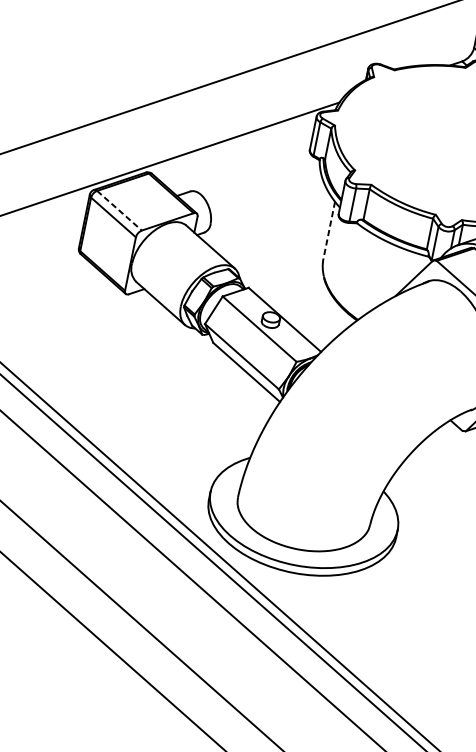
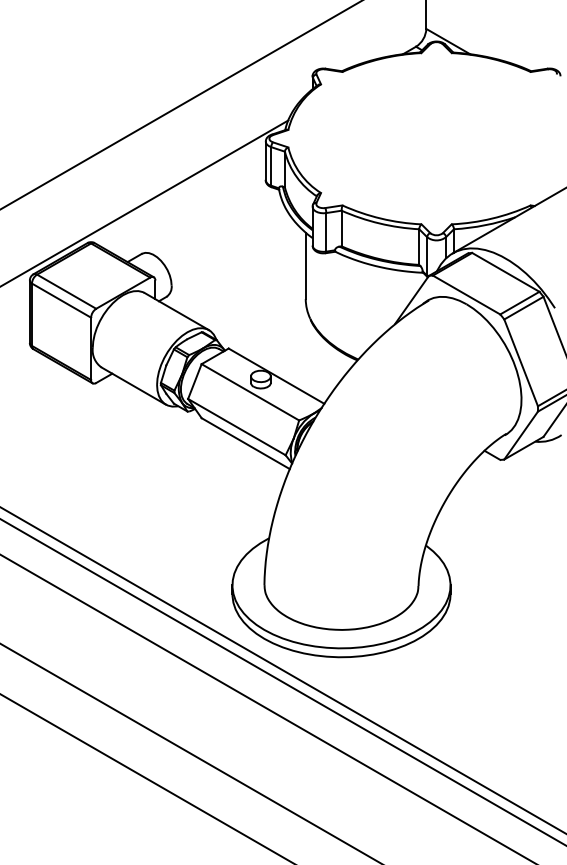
line: (120, 210) -> (67, 291), dashed -> solid
line: (328, 230) -> (305, 266), dashed -> solid

